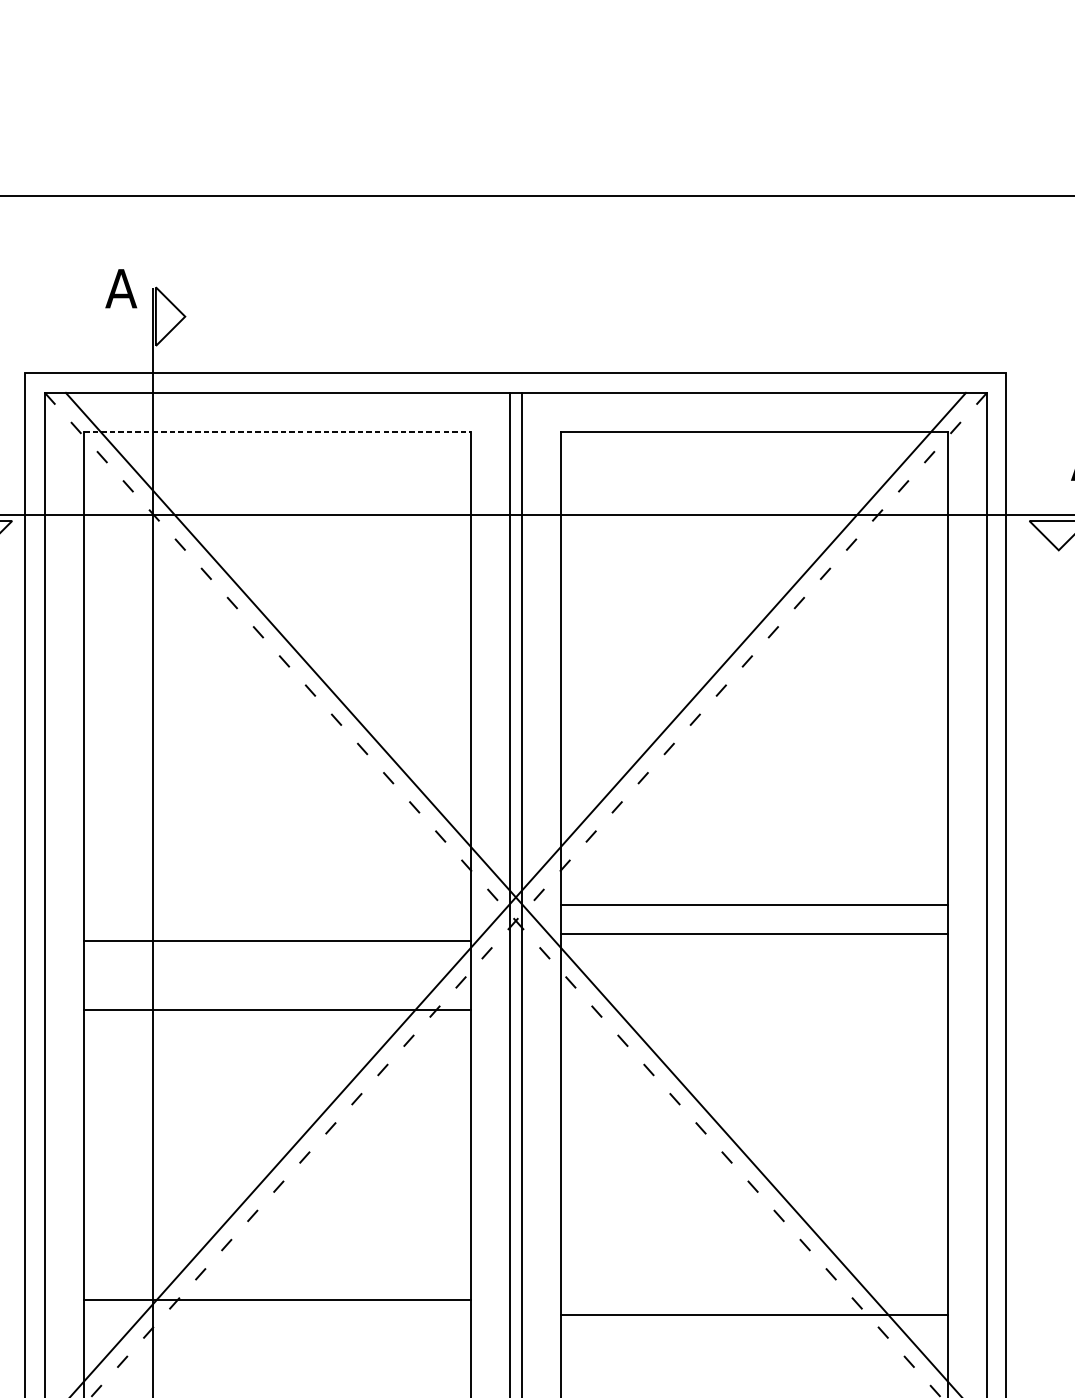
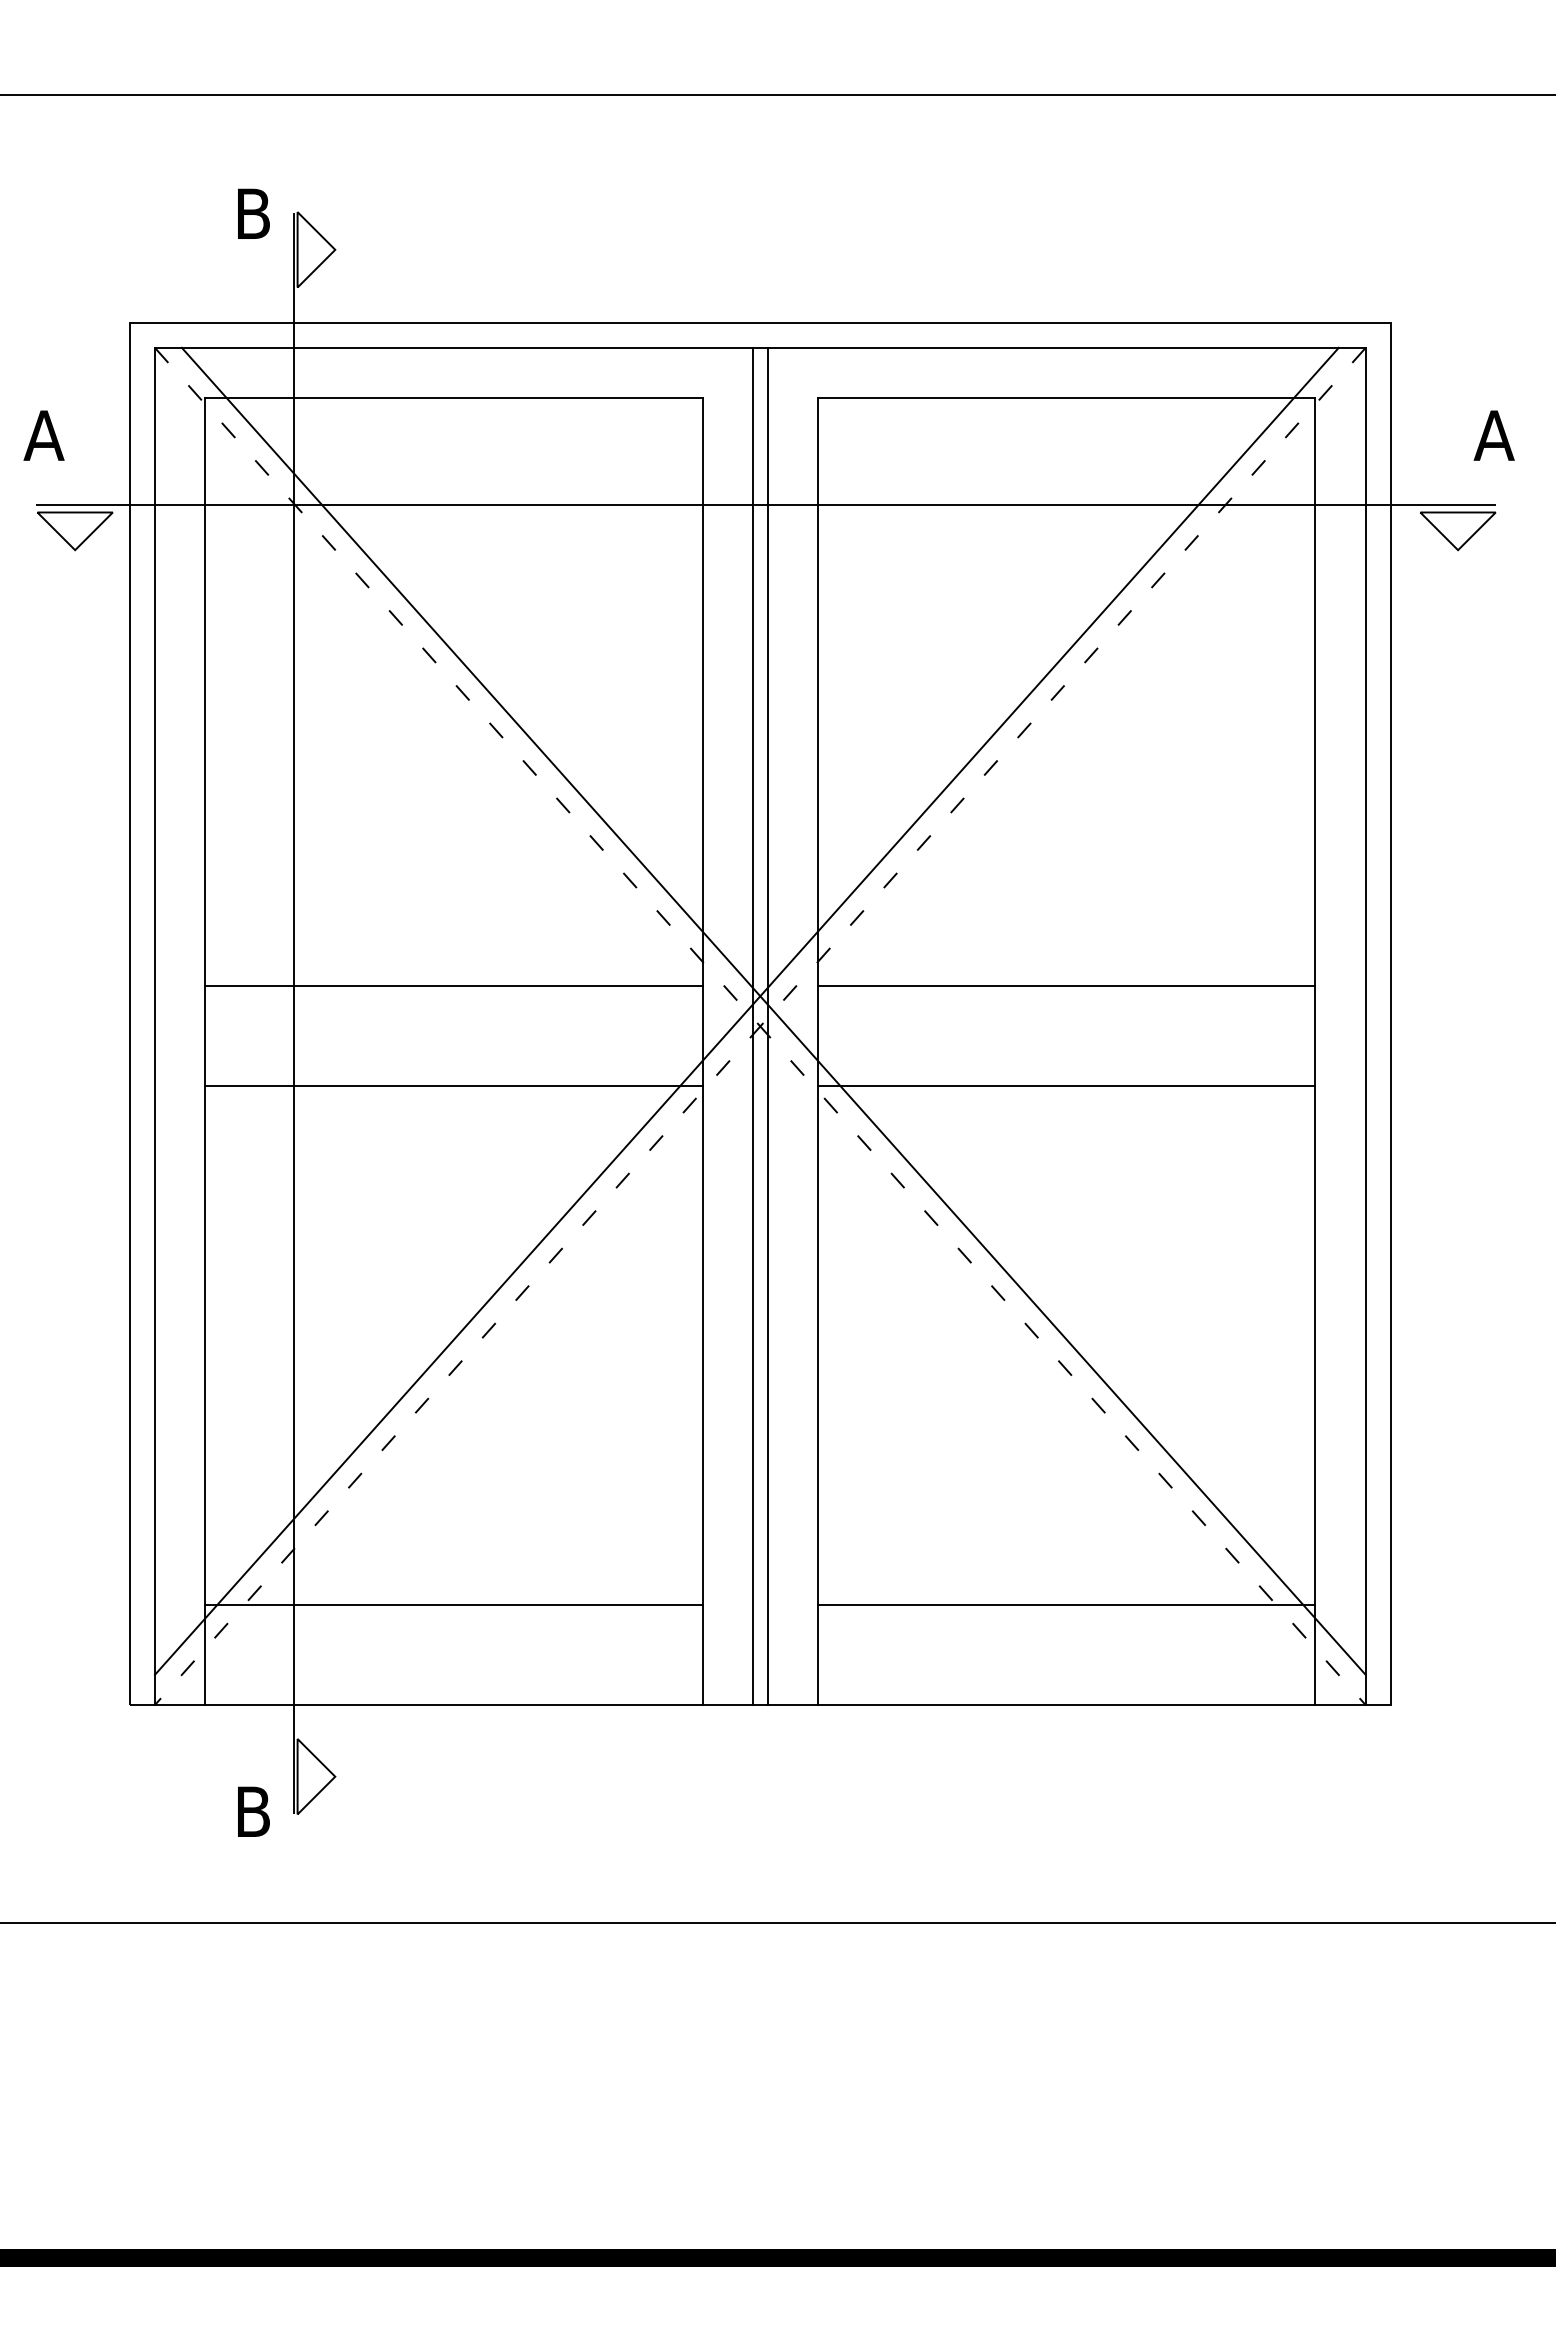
text: (120, 288) -> (252, 213), A -> B
line: (277, 432) -> (453, 398), dashed -> solid
line: (754, 905) -> (1066, 1086), moved
line: (754, 934) -> (1066, 985), moved
line: (277, 940) -> (453, 985), moved
line: (277, 1010) -> (453, 1086), moved
line: (277, 1299) -> (453, 1604), moved
line: (754, 1314) -> (1066, 1604), moved

